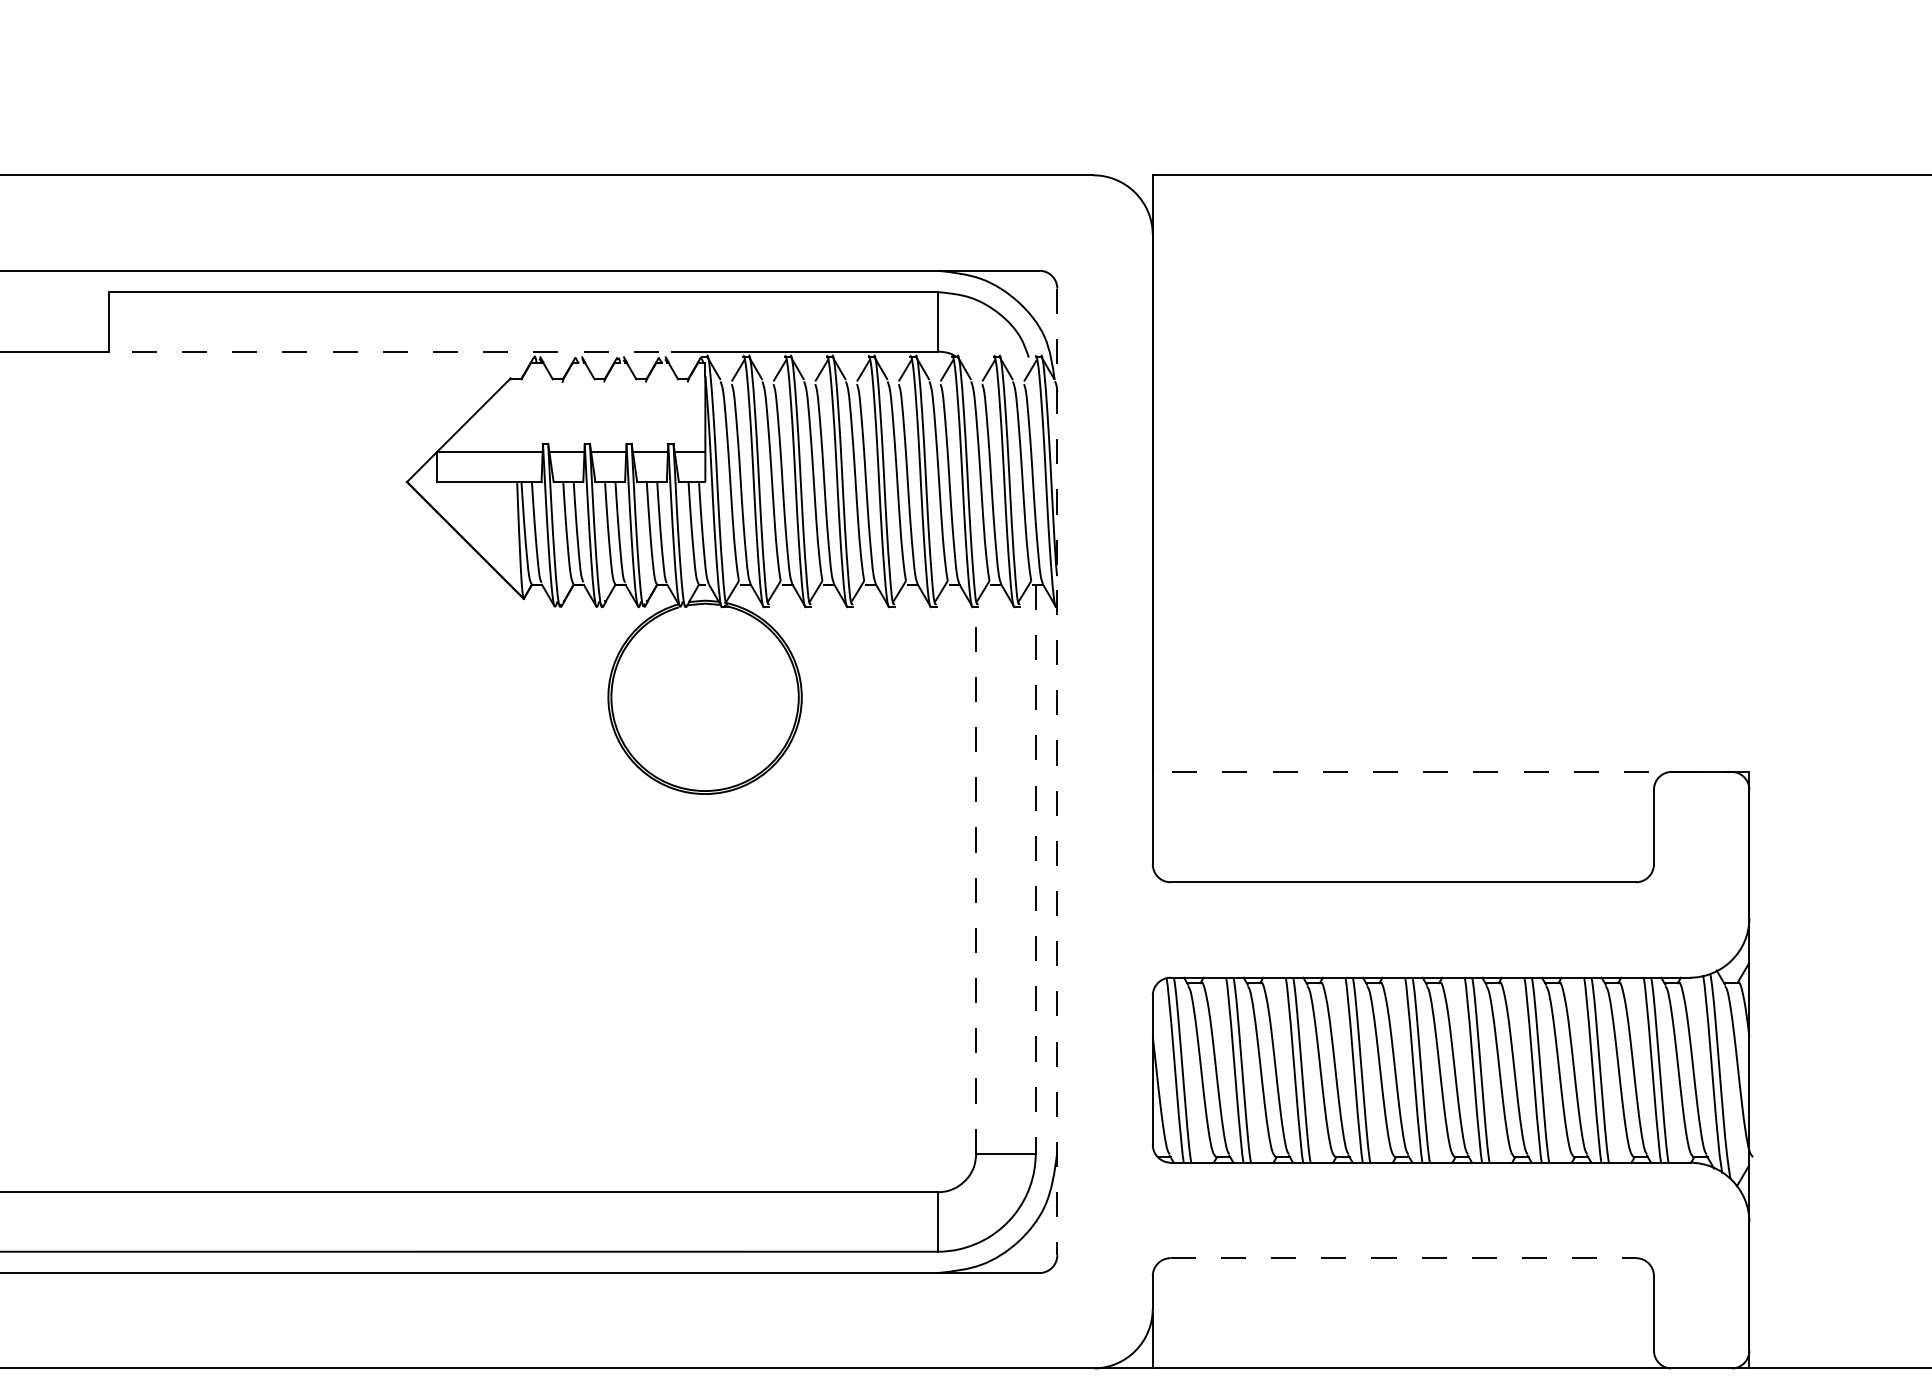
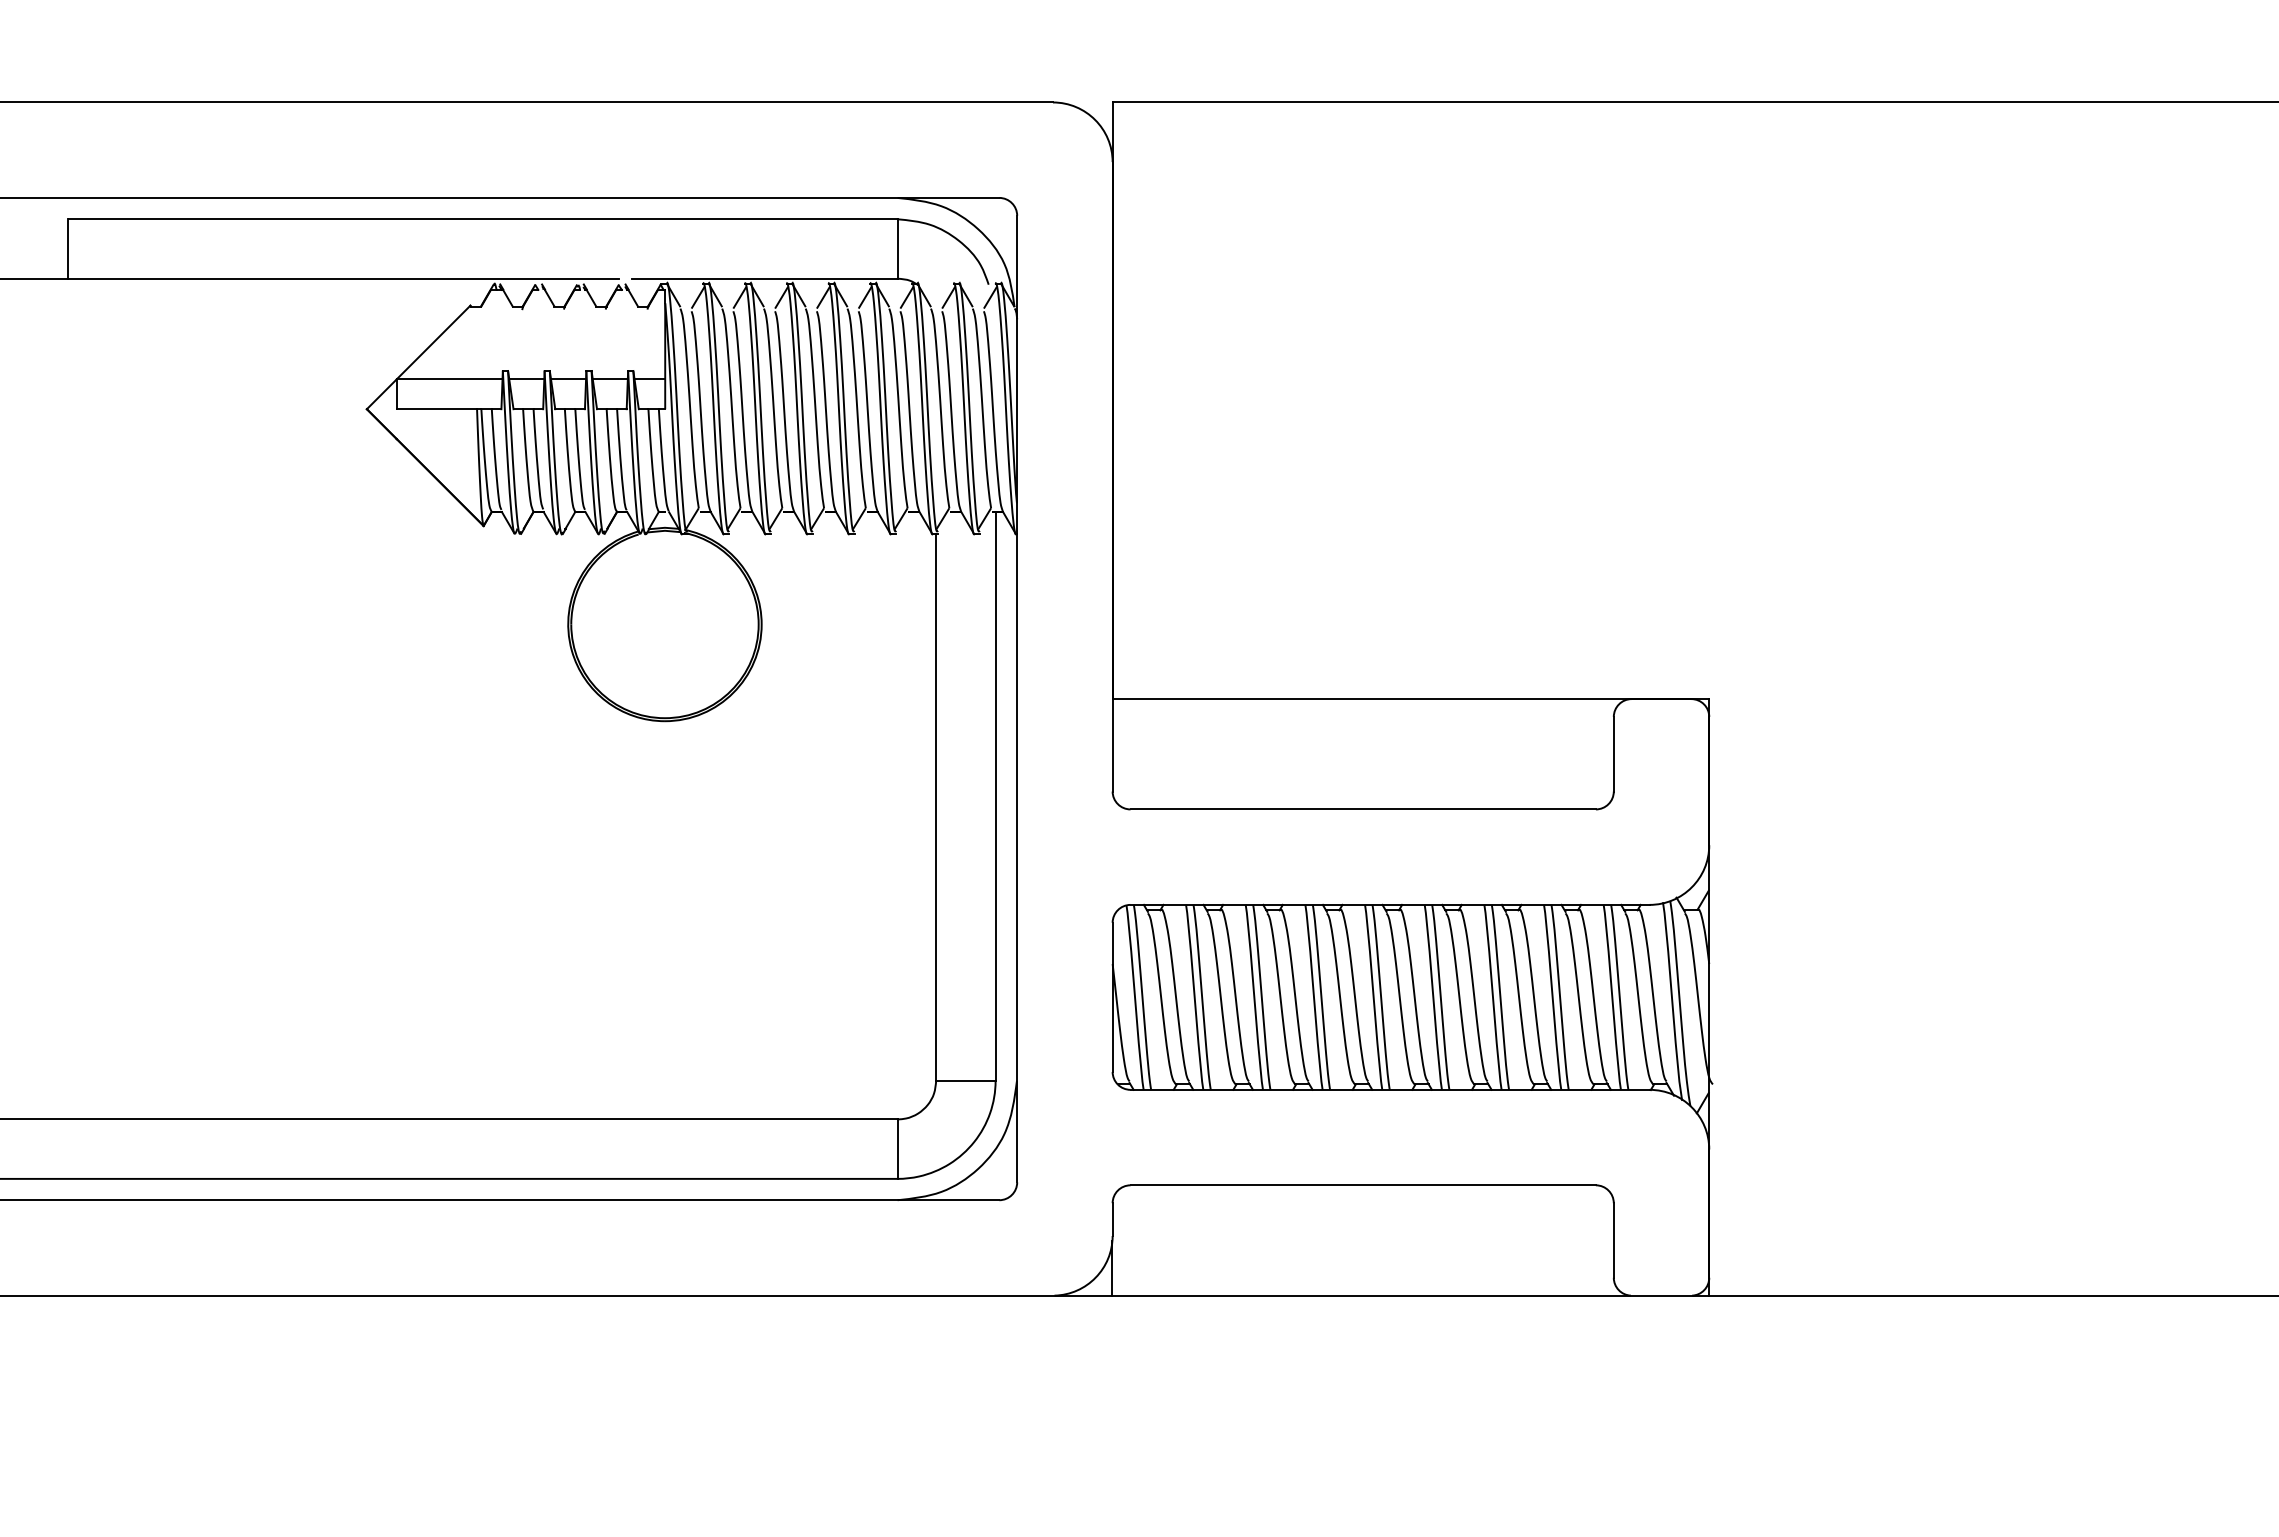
line: (383, 351) -> (343, 278), dashed -> solid
line: (1057, 772) -> (1017, 699), dashed -> solid
line: (1450, 772) -> (1410, 699), dashed -> solid
line: (1035, 869) -> (995, 796), dashed -> solid
line: (976, 880) -> (936, 807), dashed -> solid
line: (1403, 1258) -> (1363, 1185), dashed -> solid

